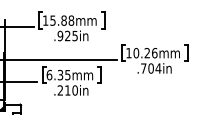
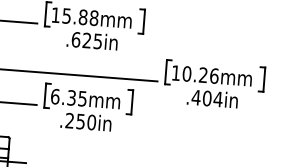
text: (60, 35) -> (76, 39), .925in -> .625in
text: (143, 68) -> (195, 97), .704in -> .404in
text: (67, 90) -> (80, 121), .210in -> .250in

